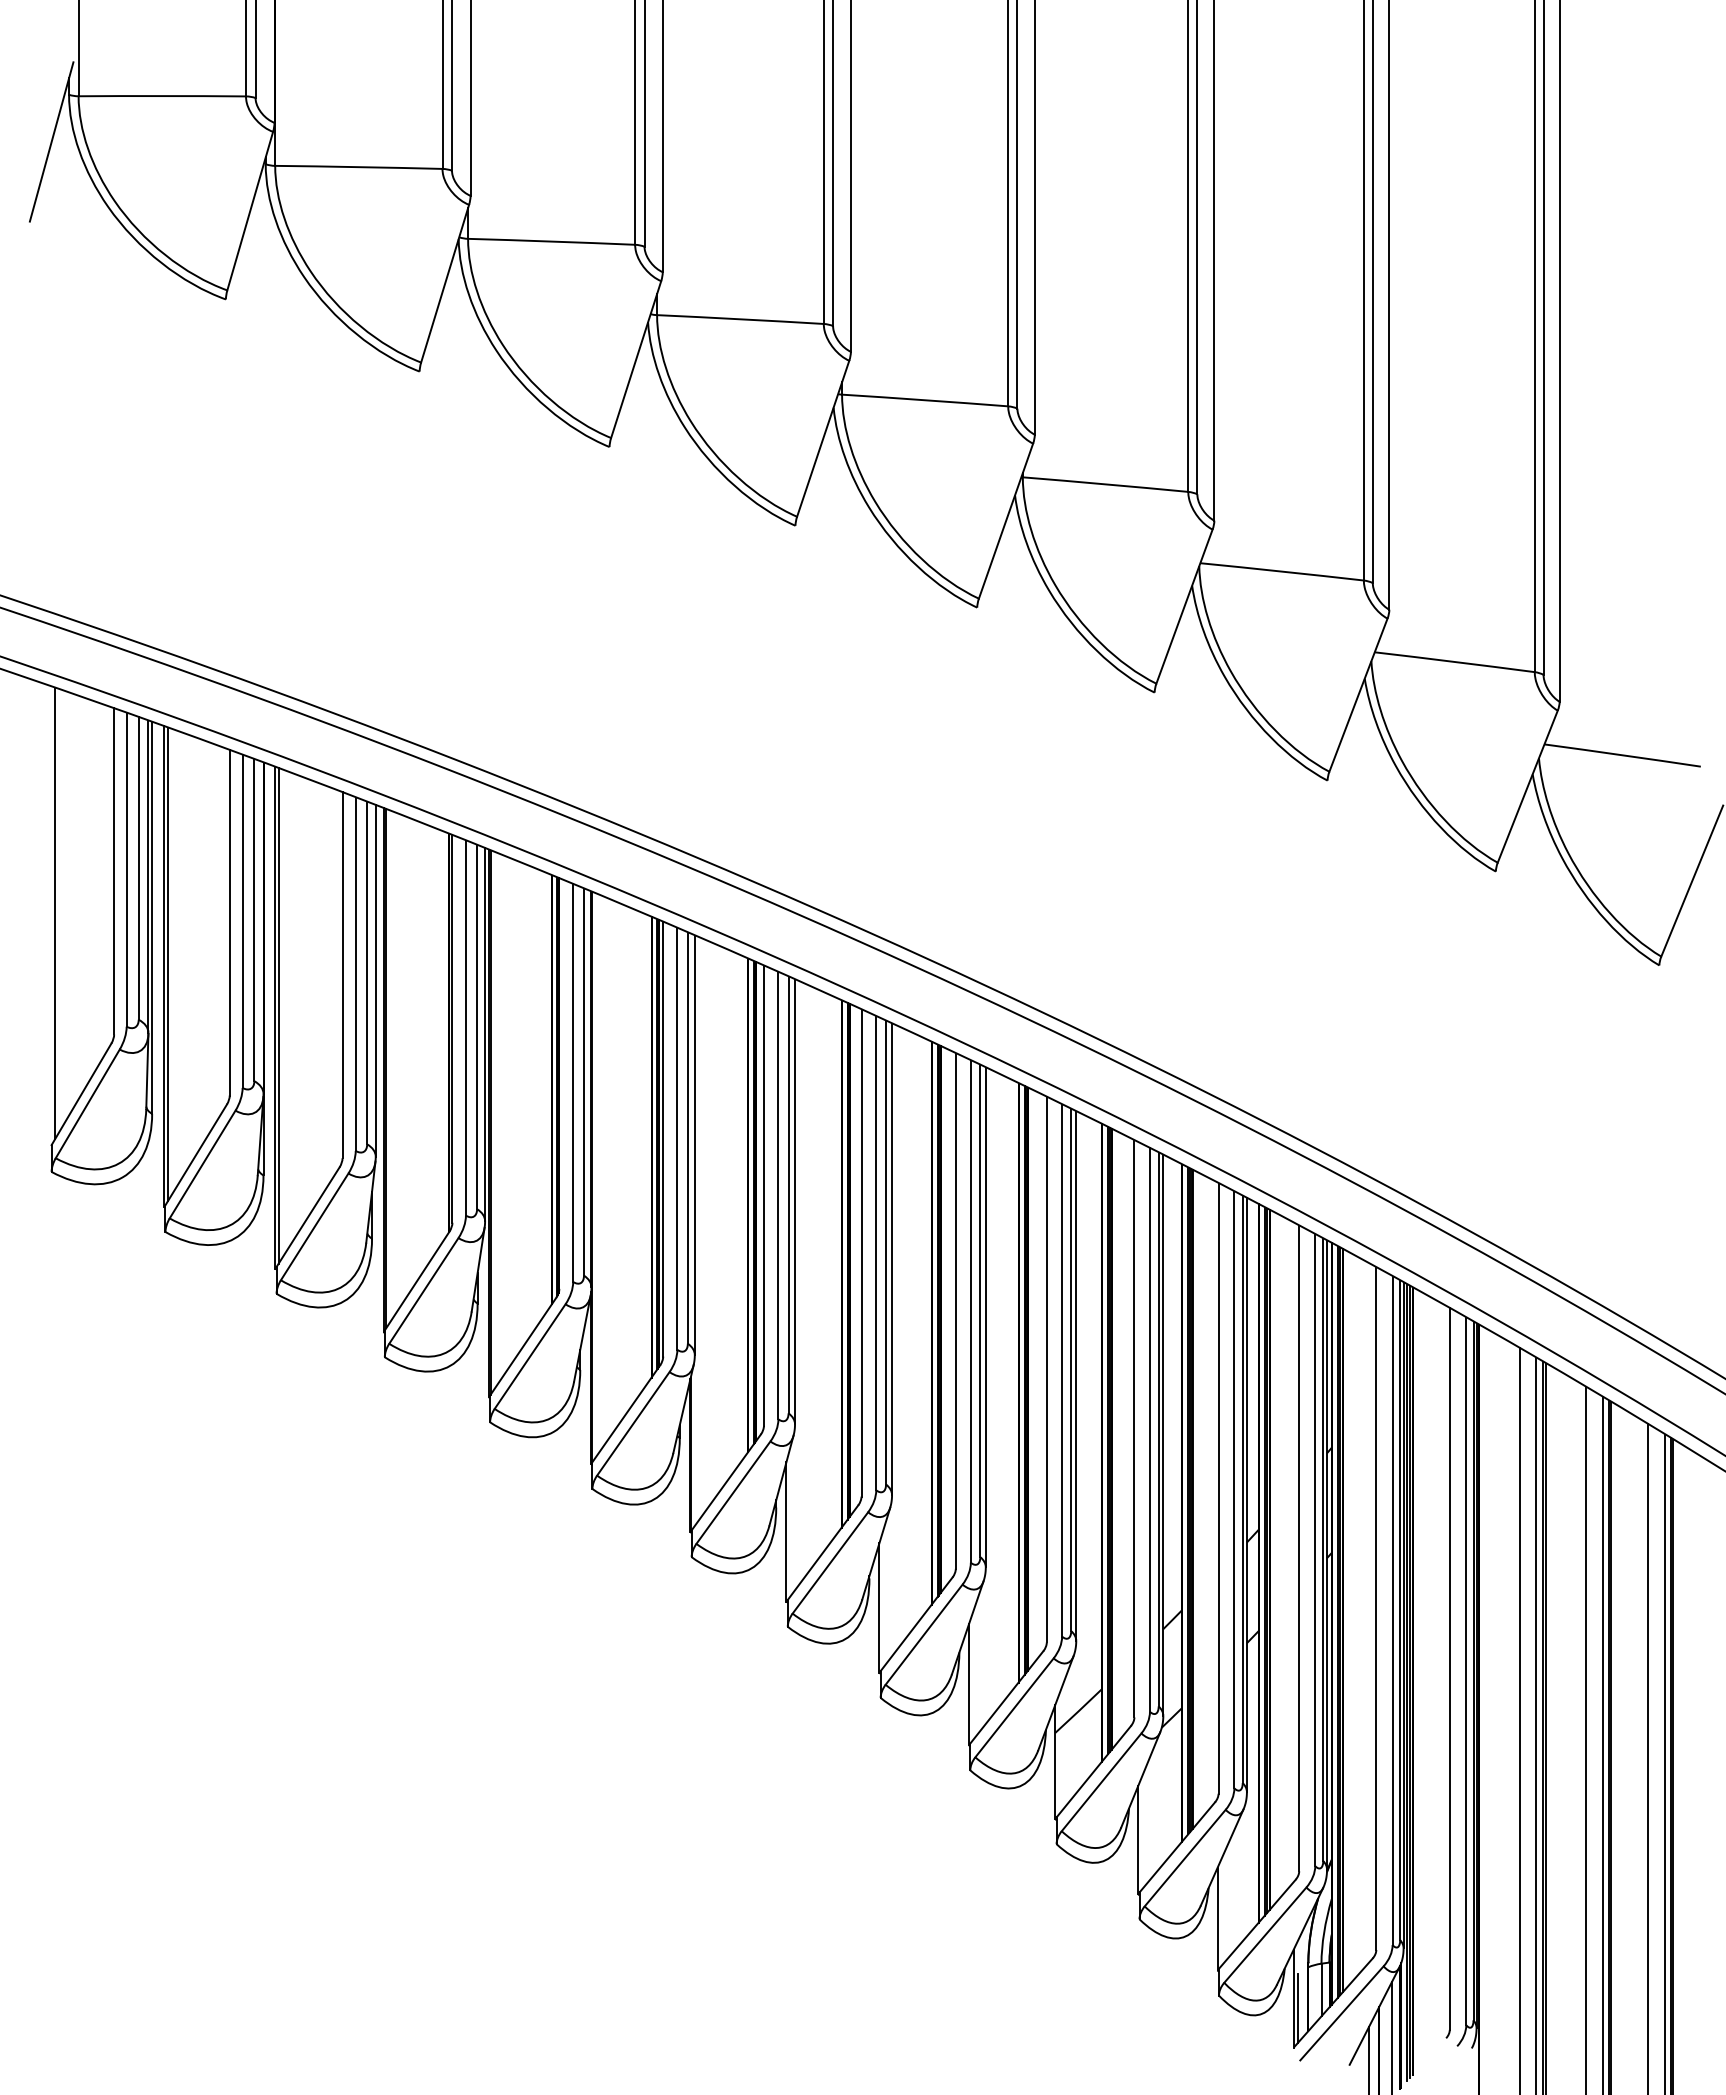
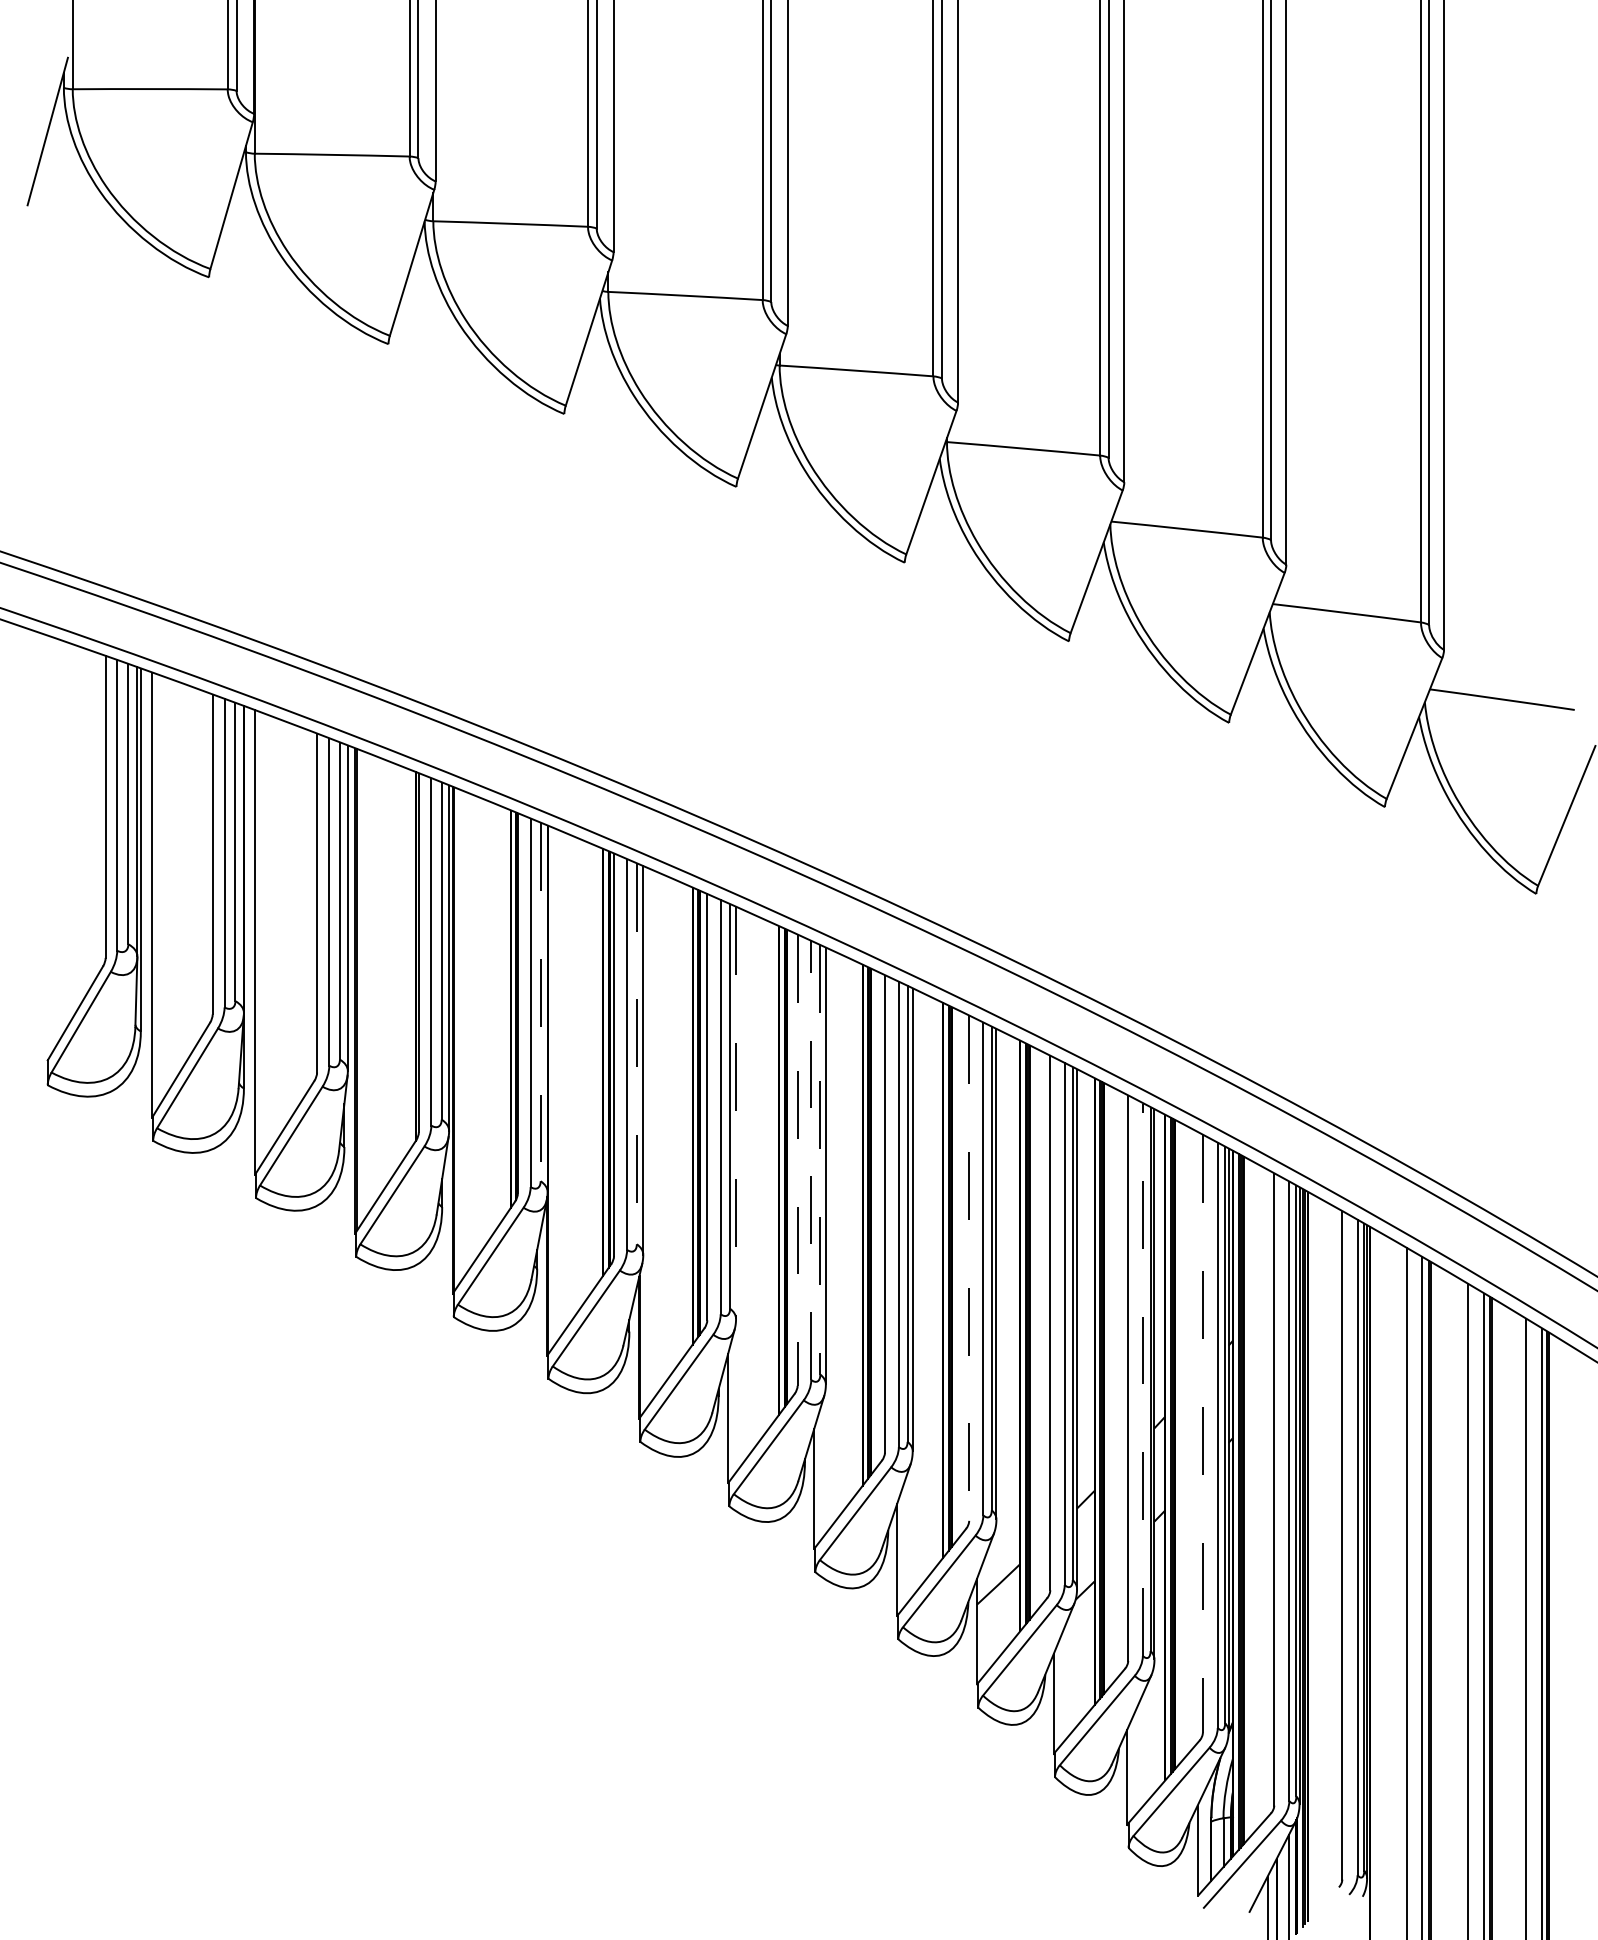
line: (55, 913) -> (51, 845), removed
line: (168, 963) -> (155, 892), removed
line: (278, 1015) -> (257, 940), removed
line: (584, 1082) -> (541, 1002), solid -> dashed
line: (687, 1138) -> (636, 1054), solid -> dashed
line: (795, 1202) -> (736, 1113), solid -> dashed
line: (886, 1252) -> (820, 1159), solid -> dashed
line: (861, 1253) -> (797, 1160), solid -> dashed
line: (876, 1253) -> (811, 1160), solid -> dashed
line: (1046, 1369) -> (968, 1268), solid -> dashed
line: (1234, 1489) -> (1142, 1379), solid -> dashed
line: (1299, 1548) -> (1203, 1433), solid -> dashed
line: (1297, 2008) -> (1201, 1859), removed

